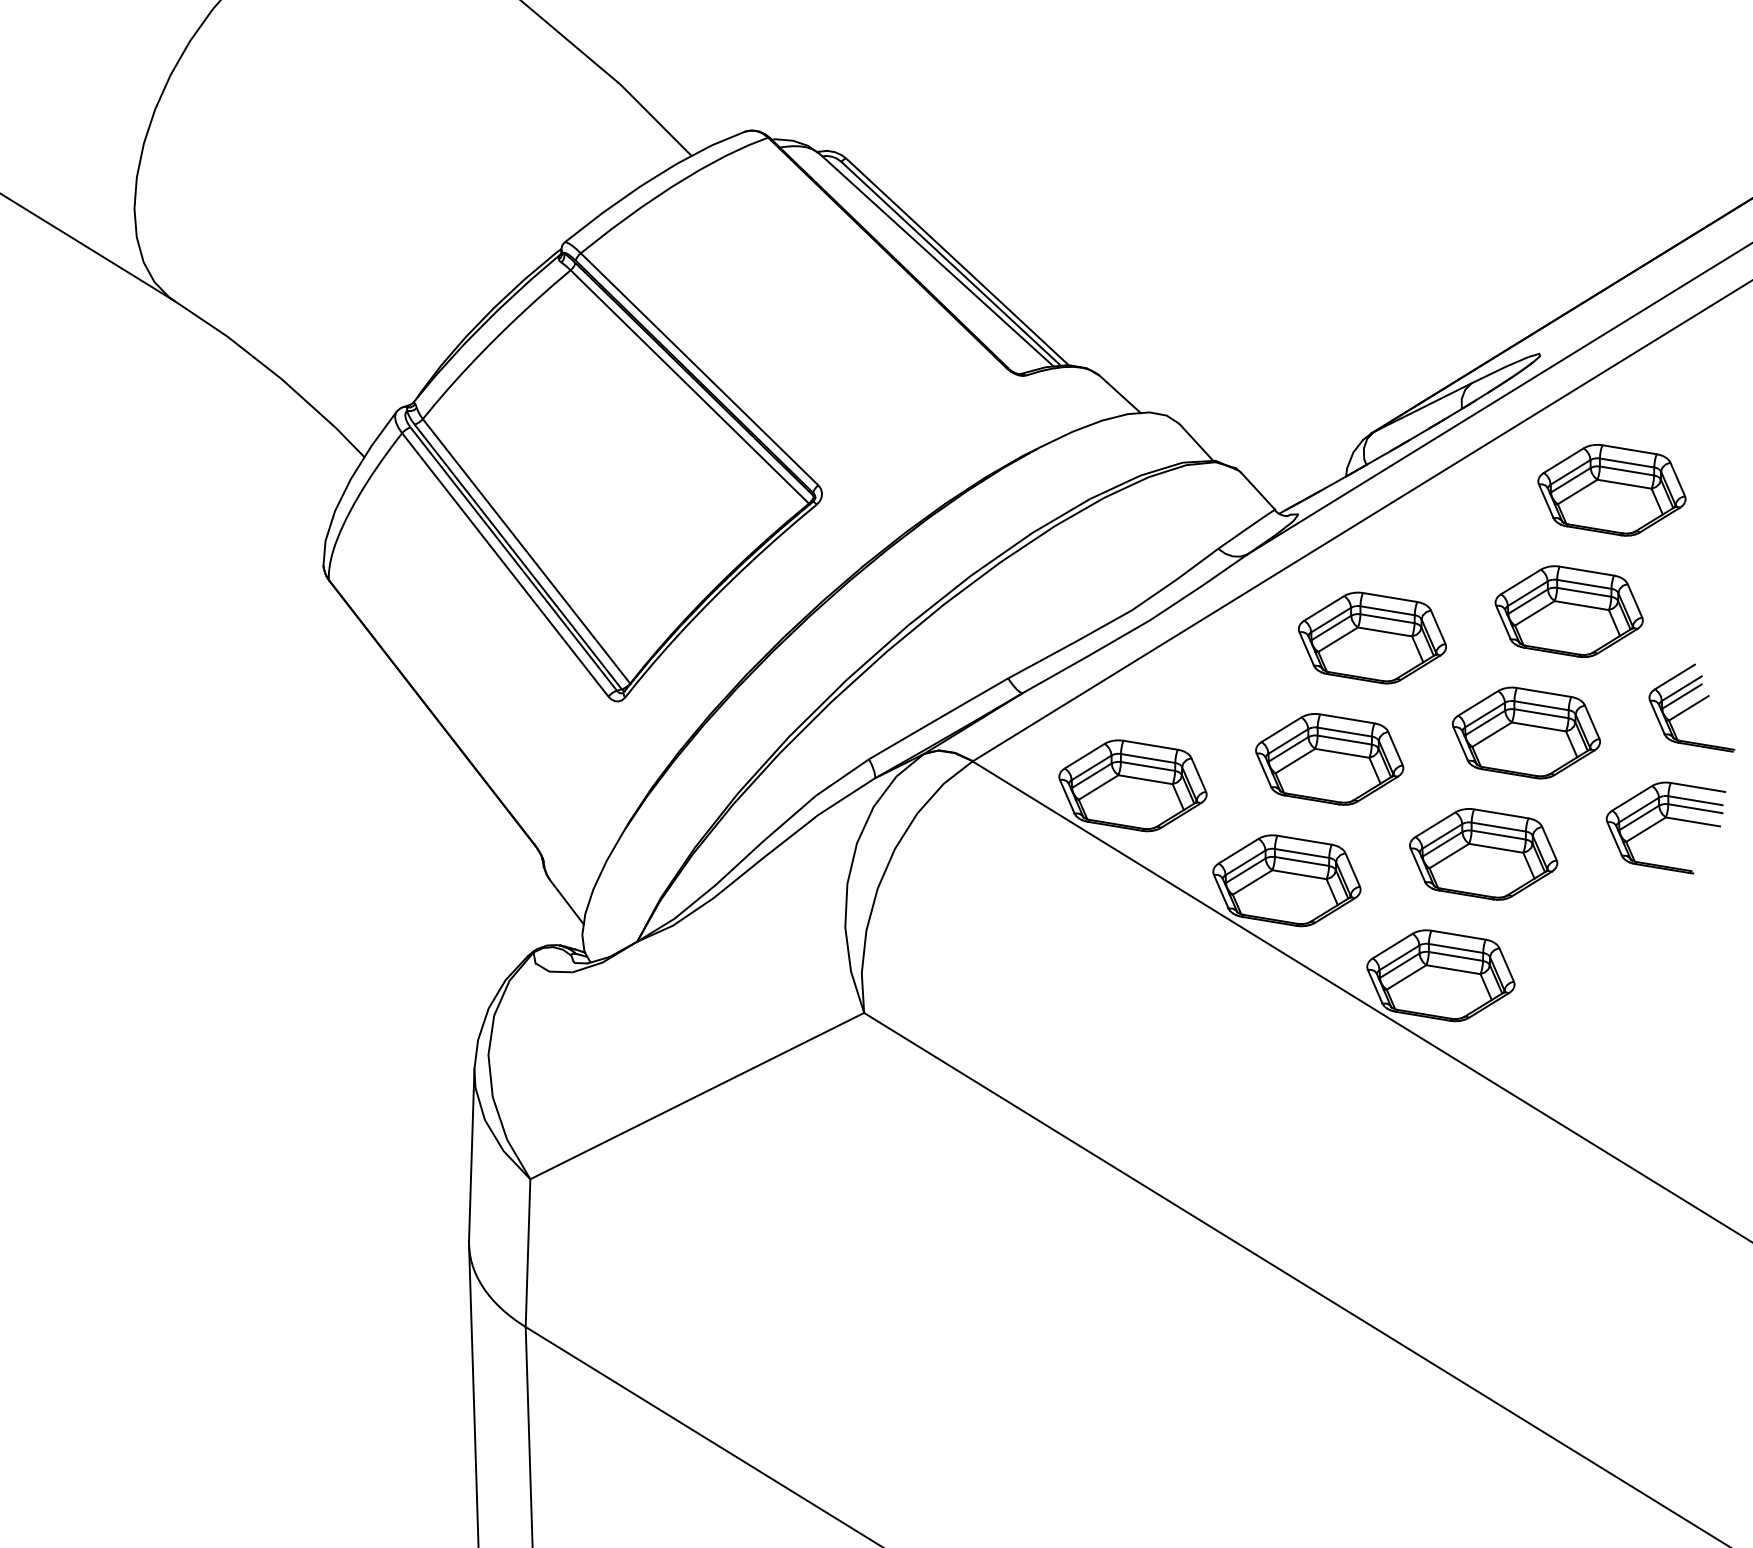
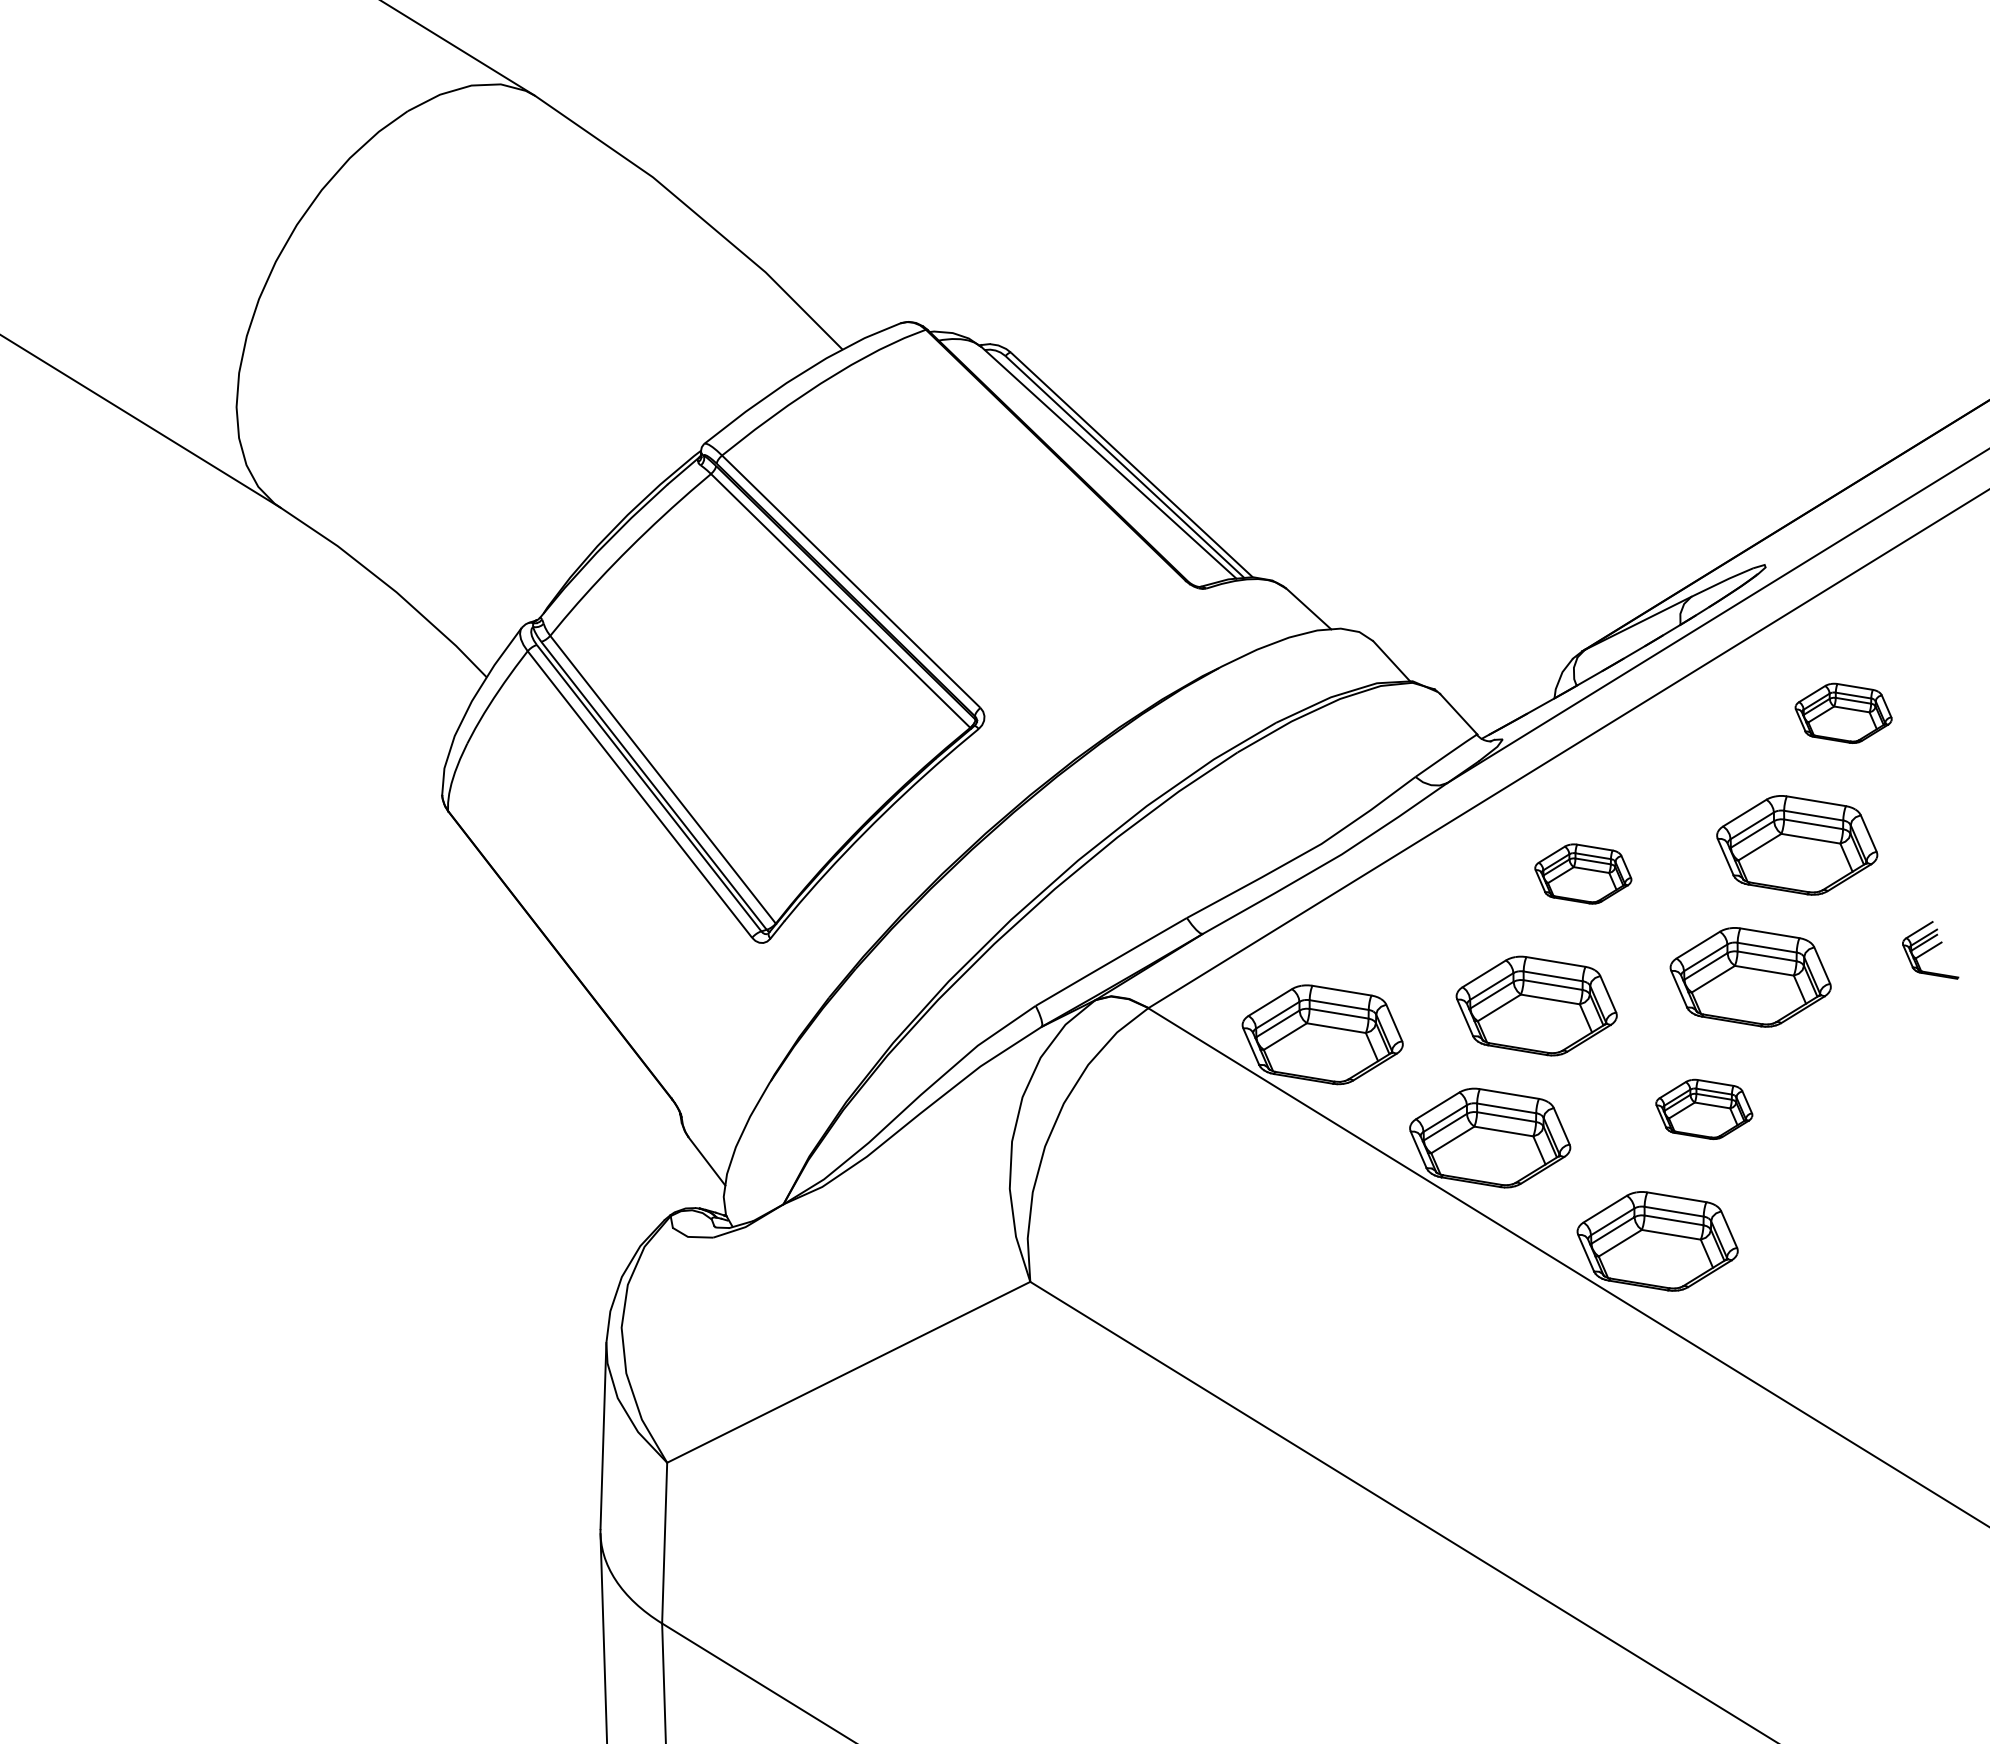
part: (1611, 490) -> (1843, 713), size x0.6
part: (1372, 637) -> (1583, 873), size x0.6
part: (1691, 708) -> (1930, 950), size x0.6
part: (1663, 820) -> (1899, 1072), removed
part: (1483, 854) -> (1704, 1109), size x0.6

